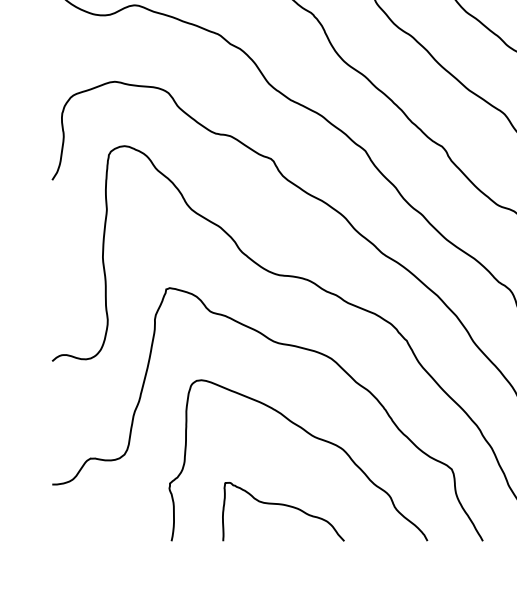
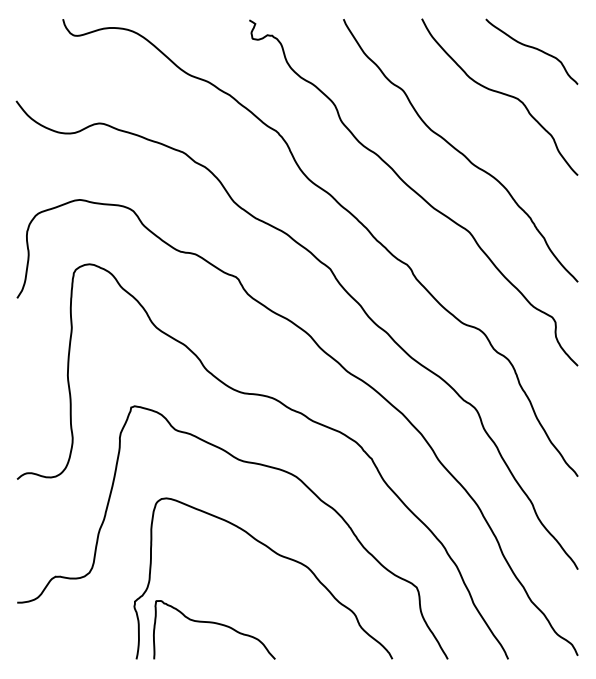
curve: (285, 506) -> (216, 624), moved

